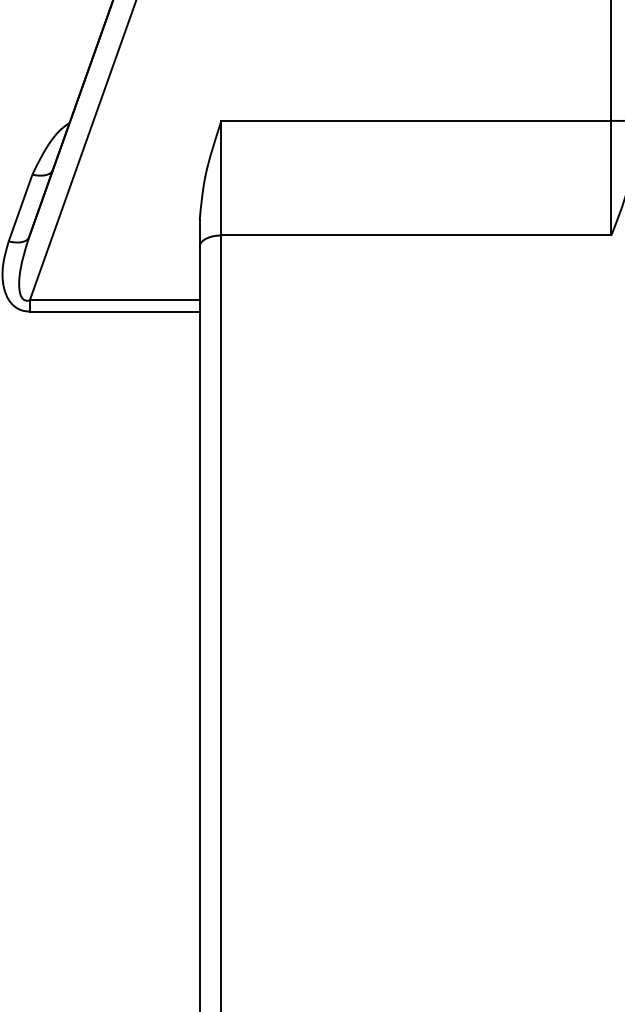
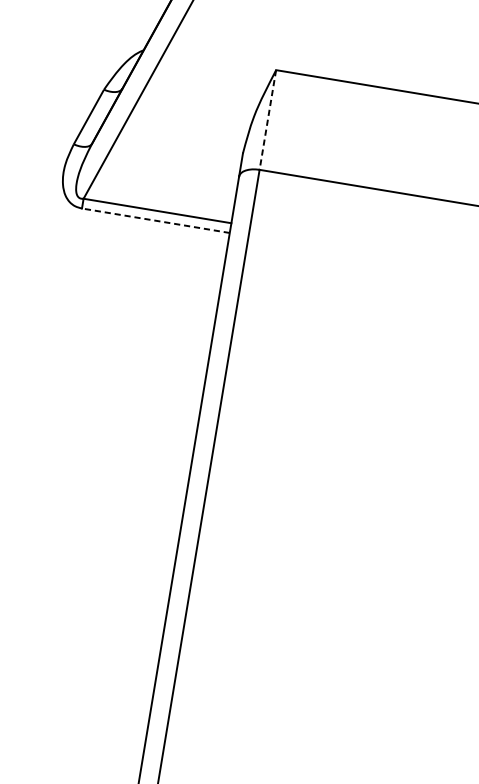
line: (221, 178) -> (267, 120), solid -> dashed
line: (114, 311) -> (155, 220), solid -> dashed

